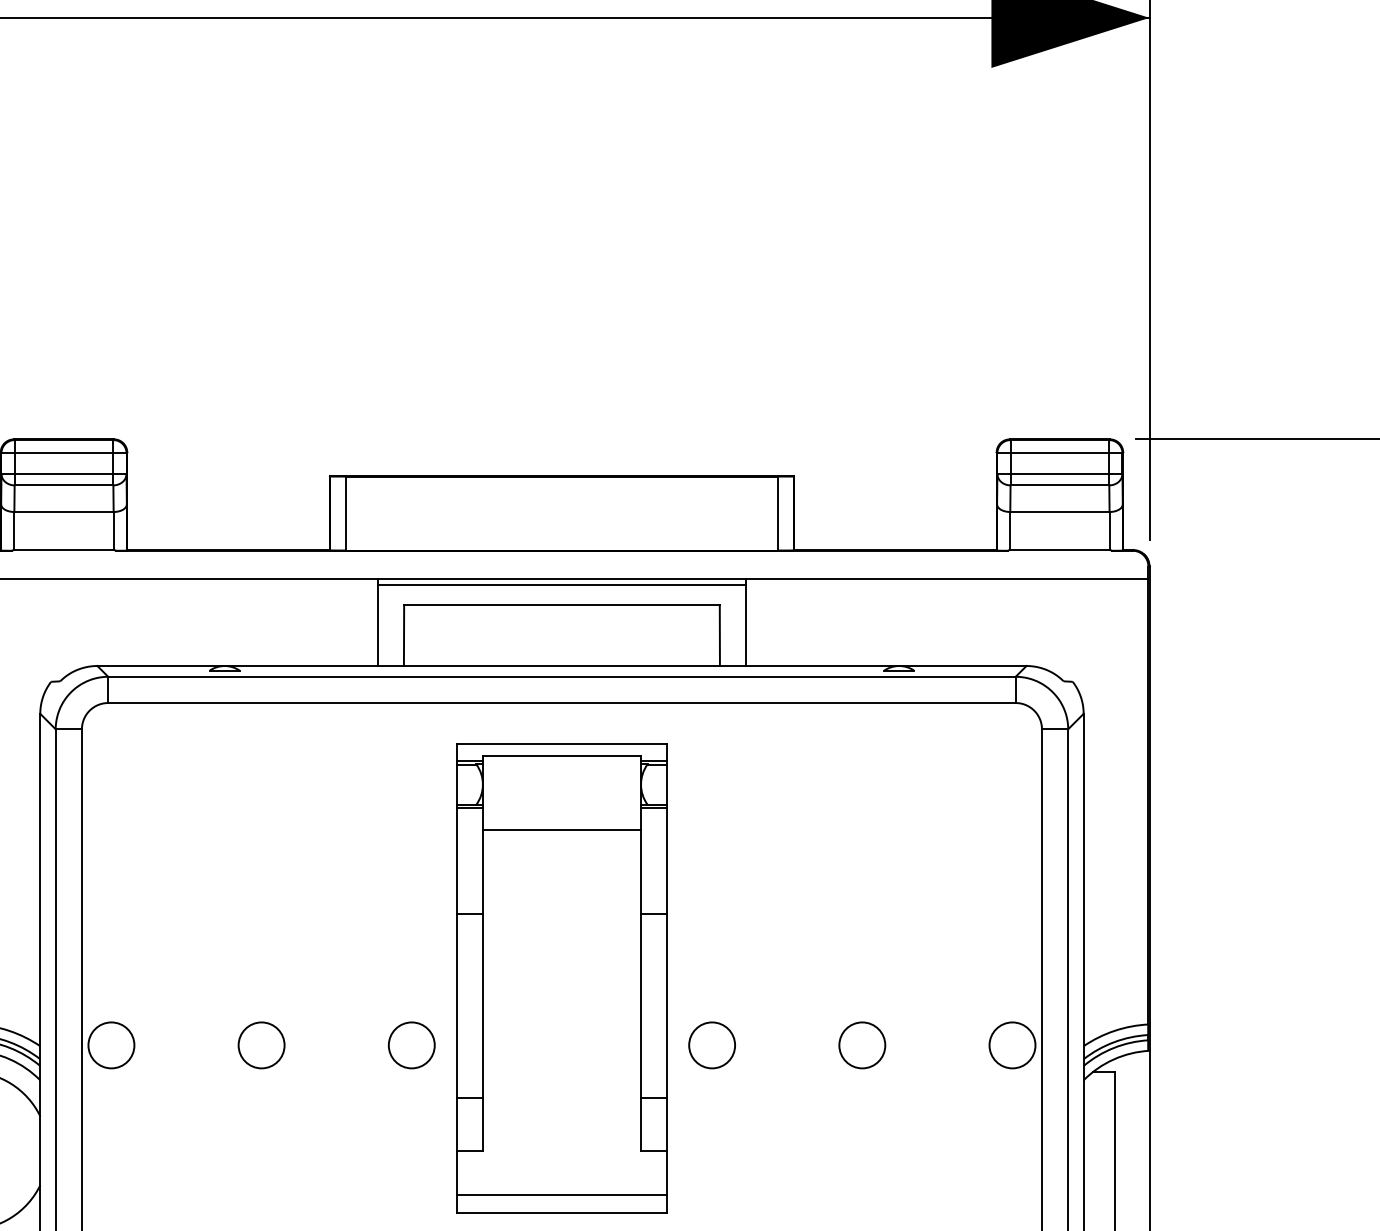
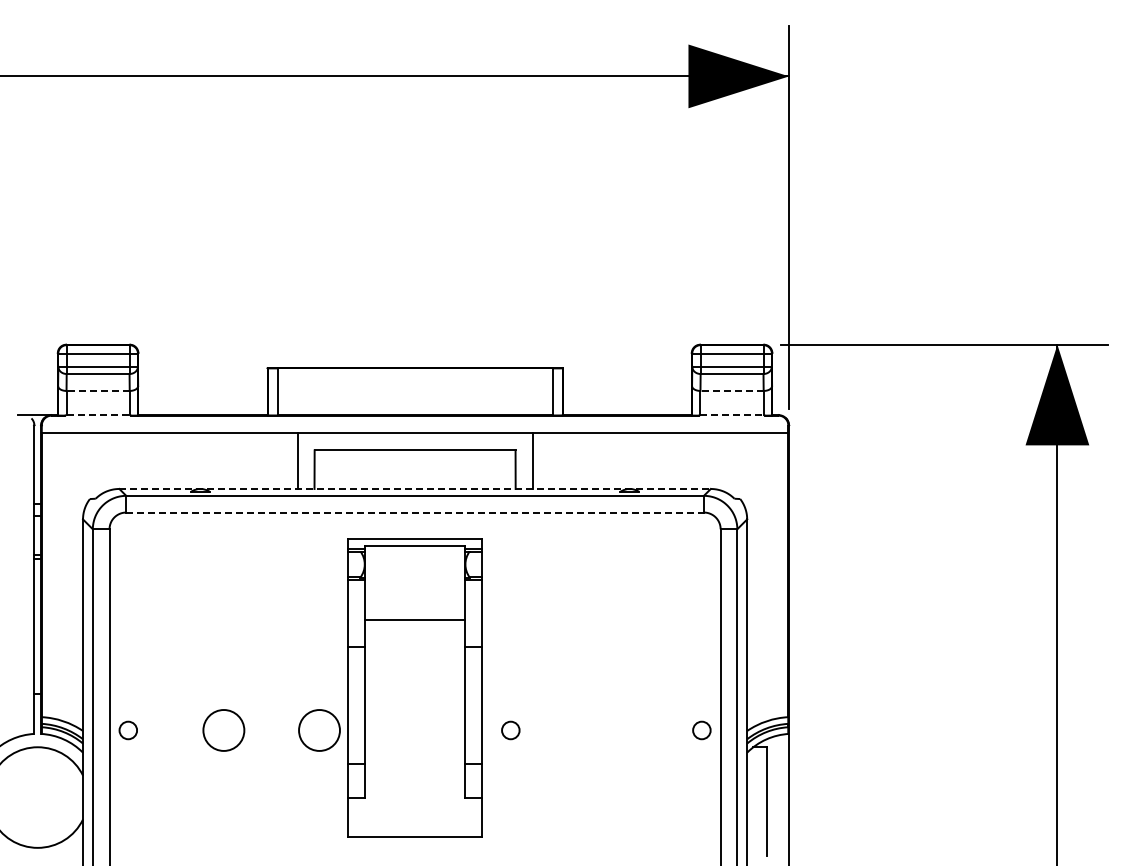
line: (64, 511) -> (98, 390), solid -> dashed
line: (1060, 511) -> (732, 390), solid -> dashed
line: (64, 550) -> (98, 415), solid -> dashed
line: (1060, 550) -> (732, 415), solid -> dashed
line: (561, 585) -> (414, 437), removed
line: (562, 665) -> (415, 488), solid -> dashed
line: (562, 702) -> (415, 512), solid -> dashed
line: (561, 830) -> (414, 620), moved
circle: (110, 1045) -> (127, 730), size x0.6
circle: (260, 1045) -> (223, 730), size x1.4
circle: (411, 1045) -> (319, 730), size x1.4
circle: (711, 1045) -> (510, 730), size x0.6
circle: (861, 1045) -> (605, 730), removed
circle: (1011, 1045) -> (701, 730), size x0.6
line: (562, 1194) -> (415, 825), removed

